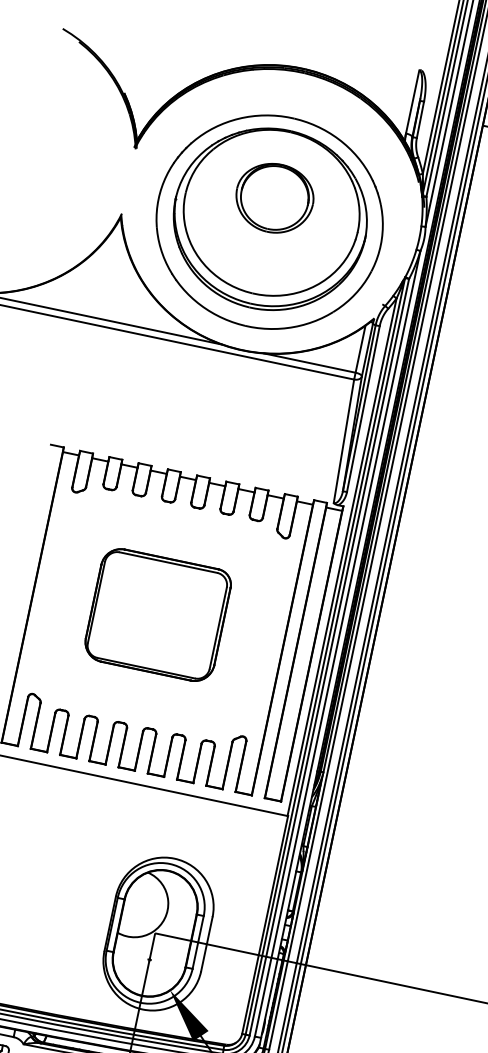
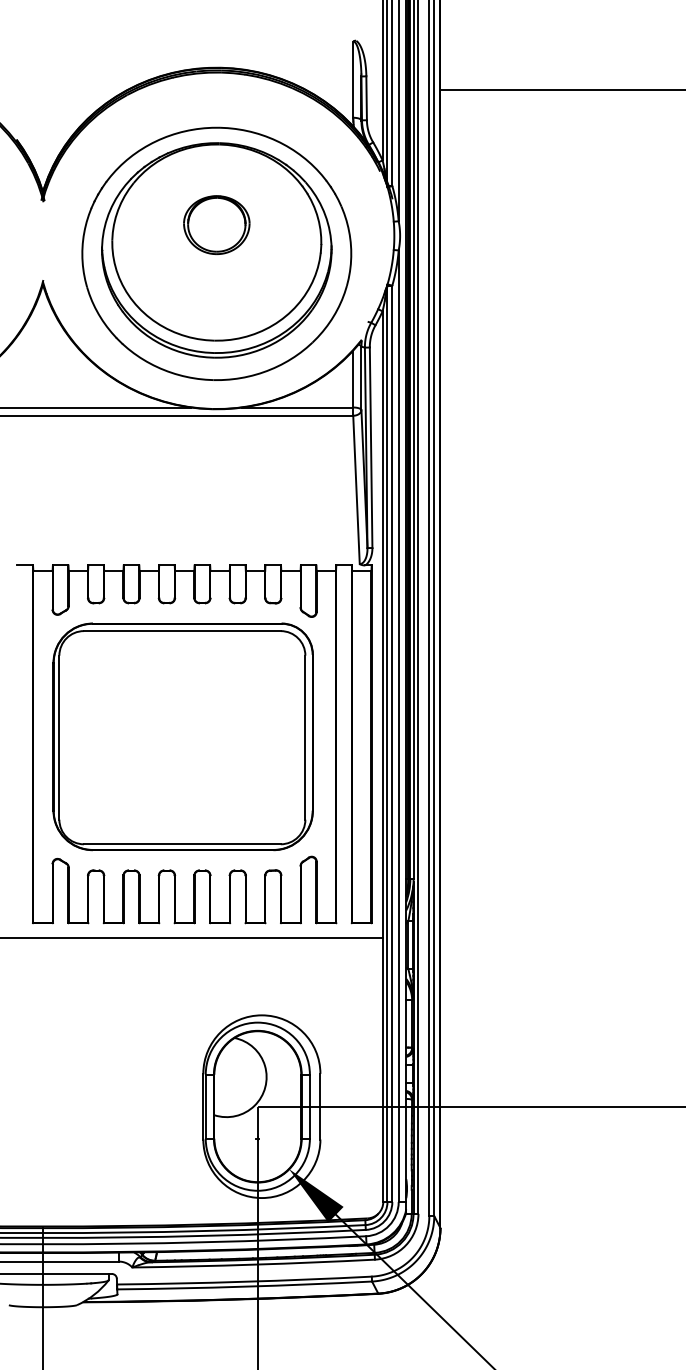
part: (274, 198) -> (216, 225), size x0.71
part: (157, 614) -> (182, 736), size x1.67

